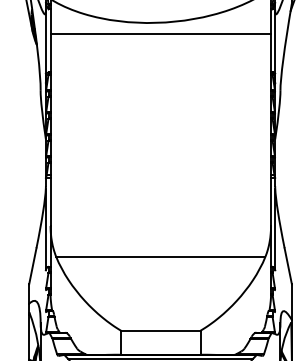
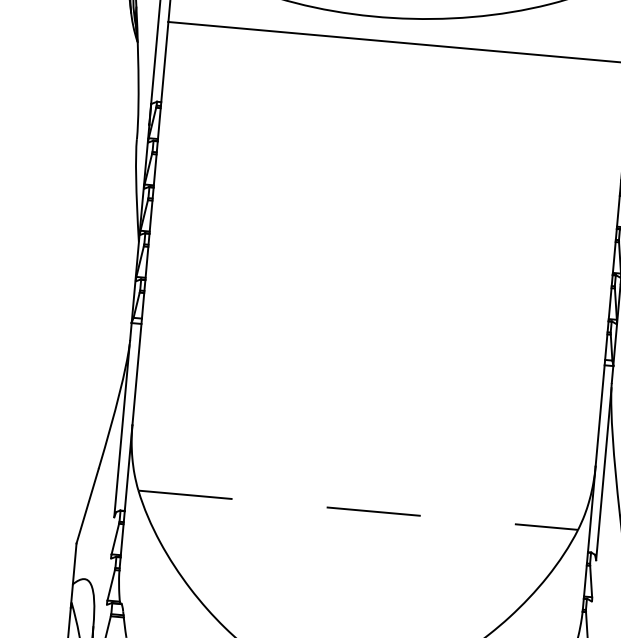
line: (160, 256) -> (357, 509), solid -> dashed

